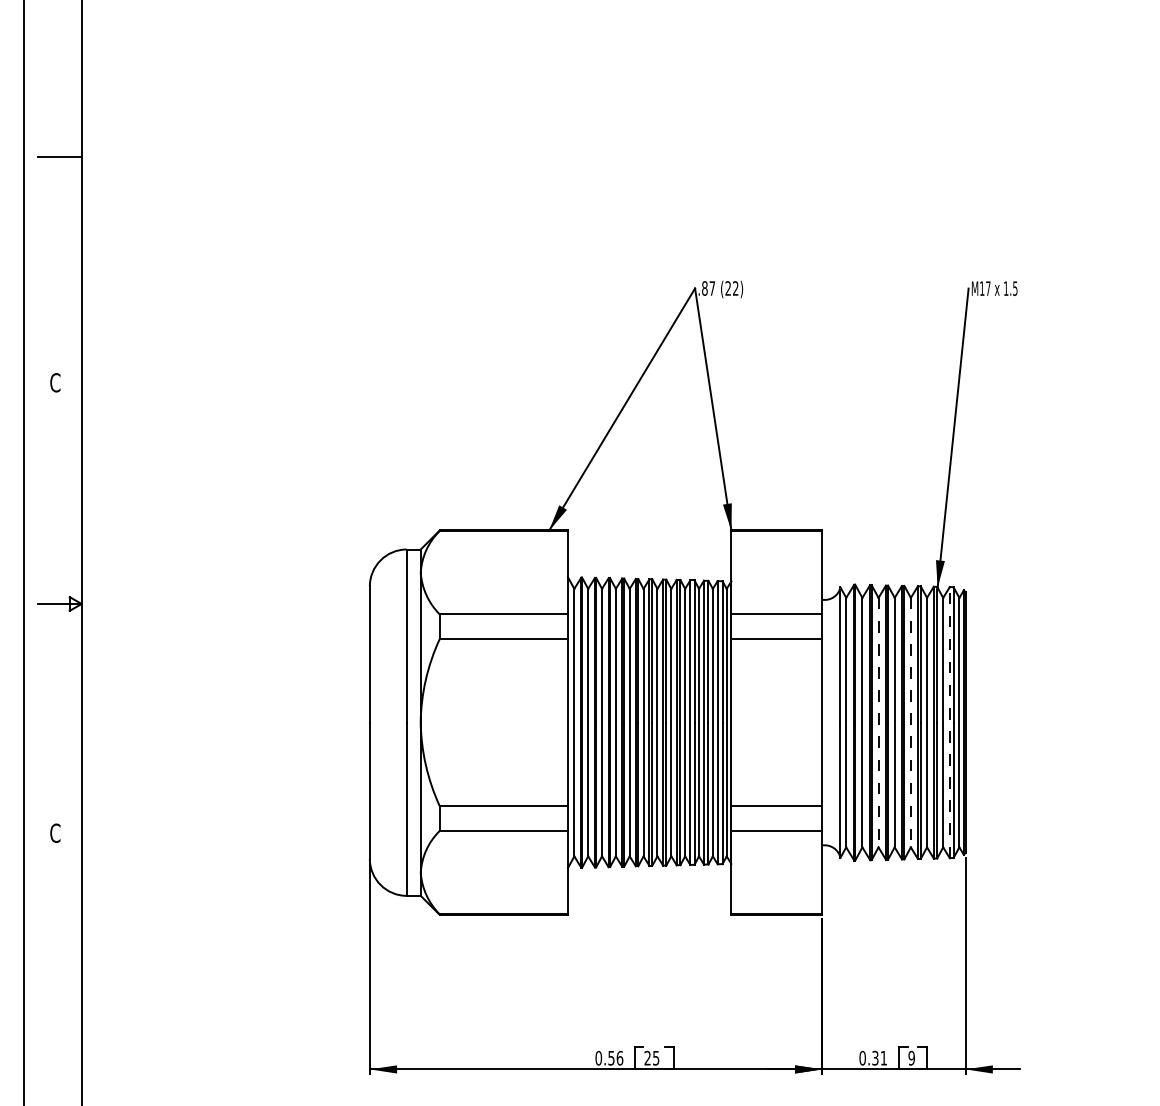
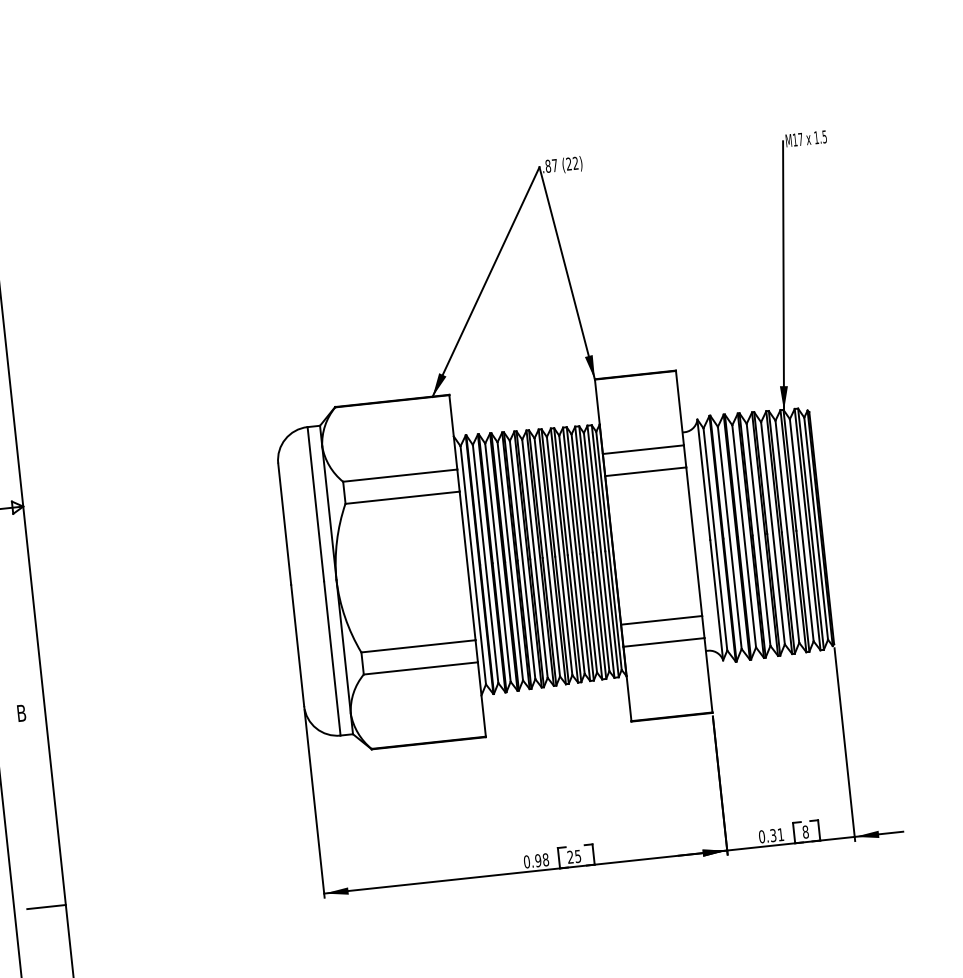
line: (878, 722) -> (744, 536), dashed -> solid
line: (910, 722) -> (772, 533), dashed -> solid
line: (949, 722) -> (807, 529), dashed -> solid
text: (55, 833) -> (21, 713), C -> B
line: (59, 1051) -> (46, 907), added
text: (615, 1057) -> (541, 859), 0.56 -> 0.98
text: (911, 1058) -> (805, 832), 9 -> 8

